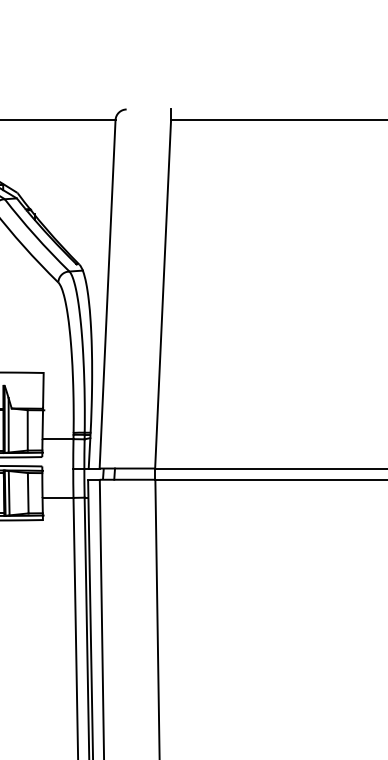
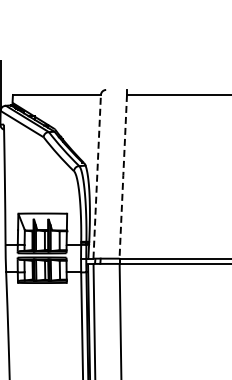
line: (163, 293) -> (123, 176), solid -> dashed
line: (108, 295) -> (97, 177), solid -> dashed

